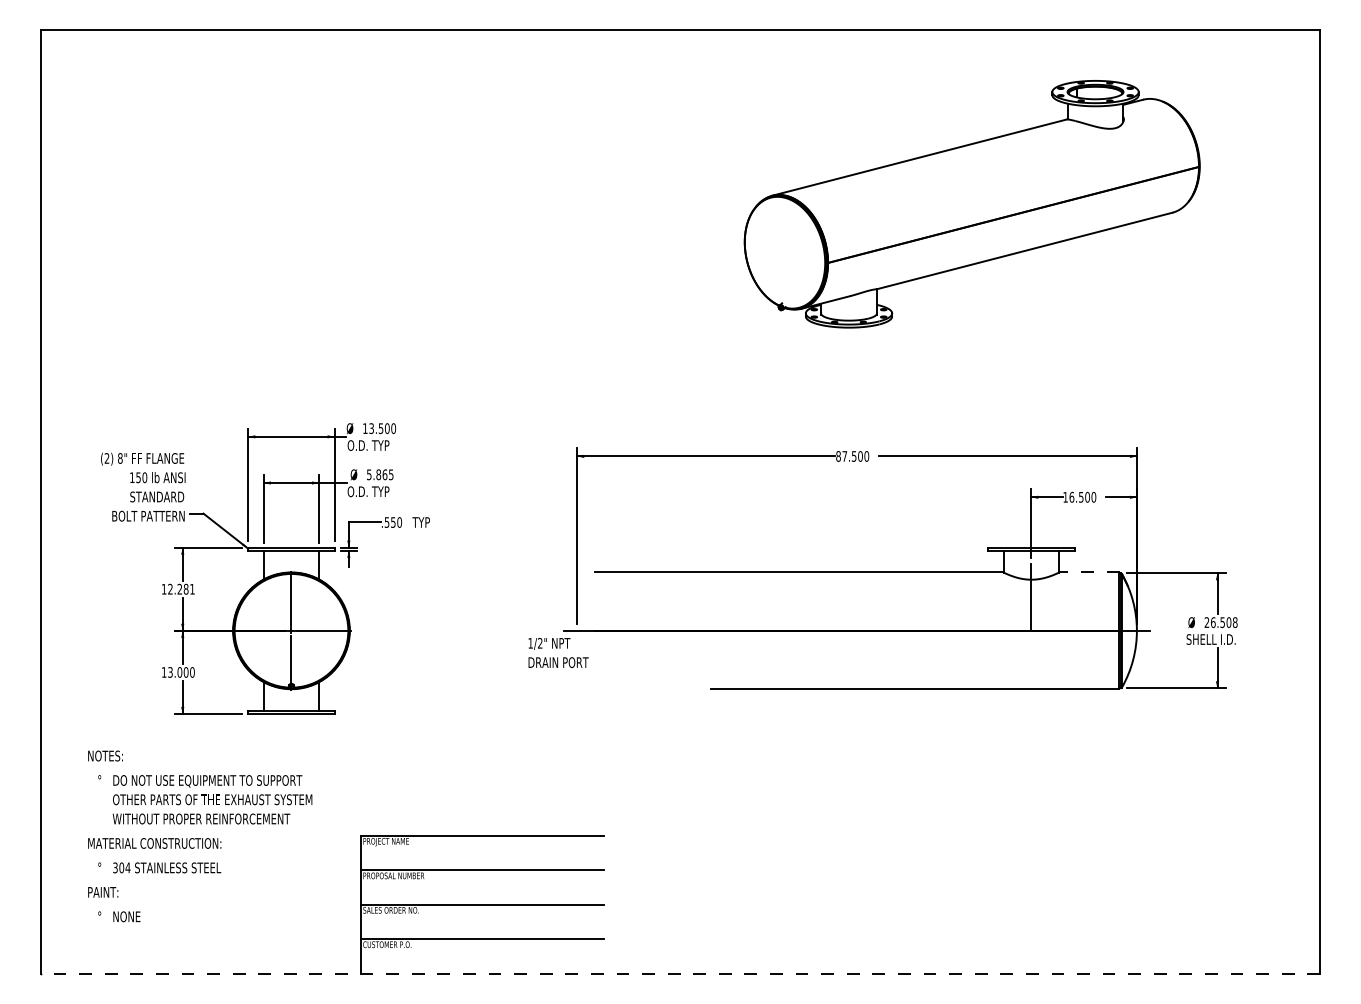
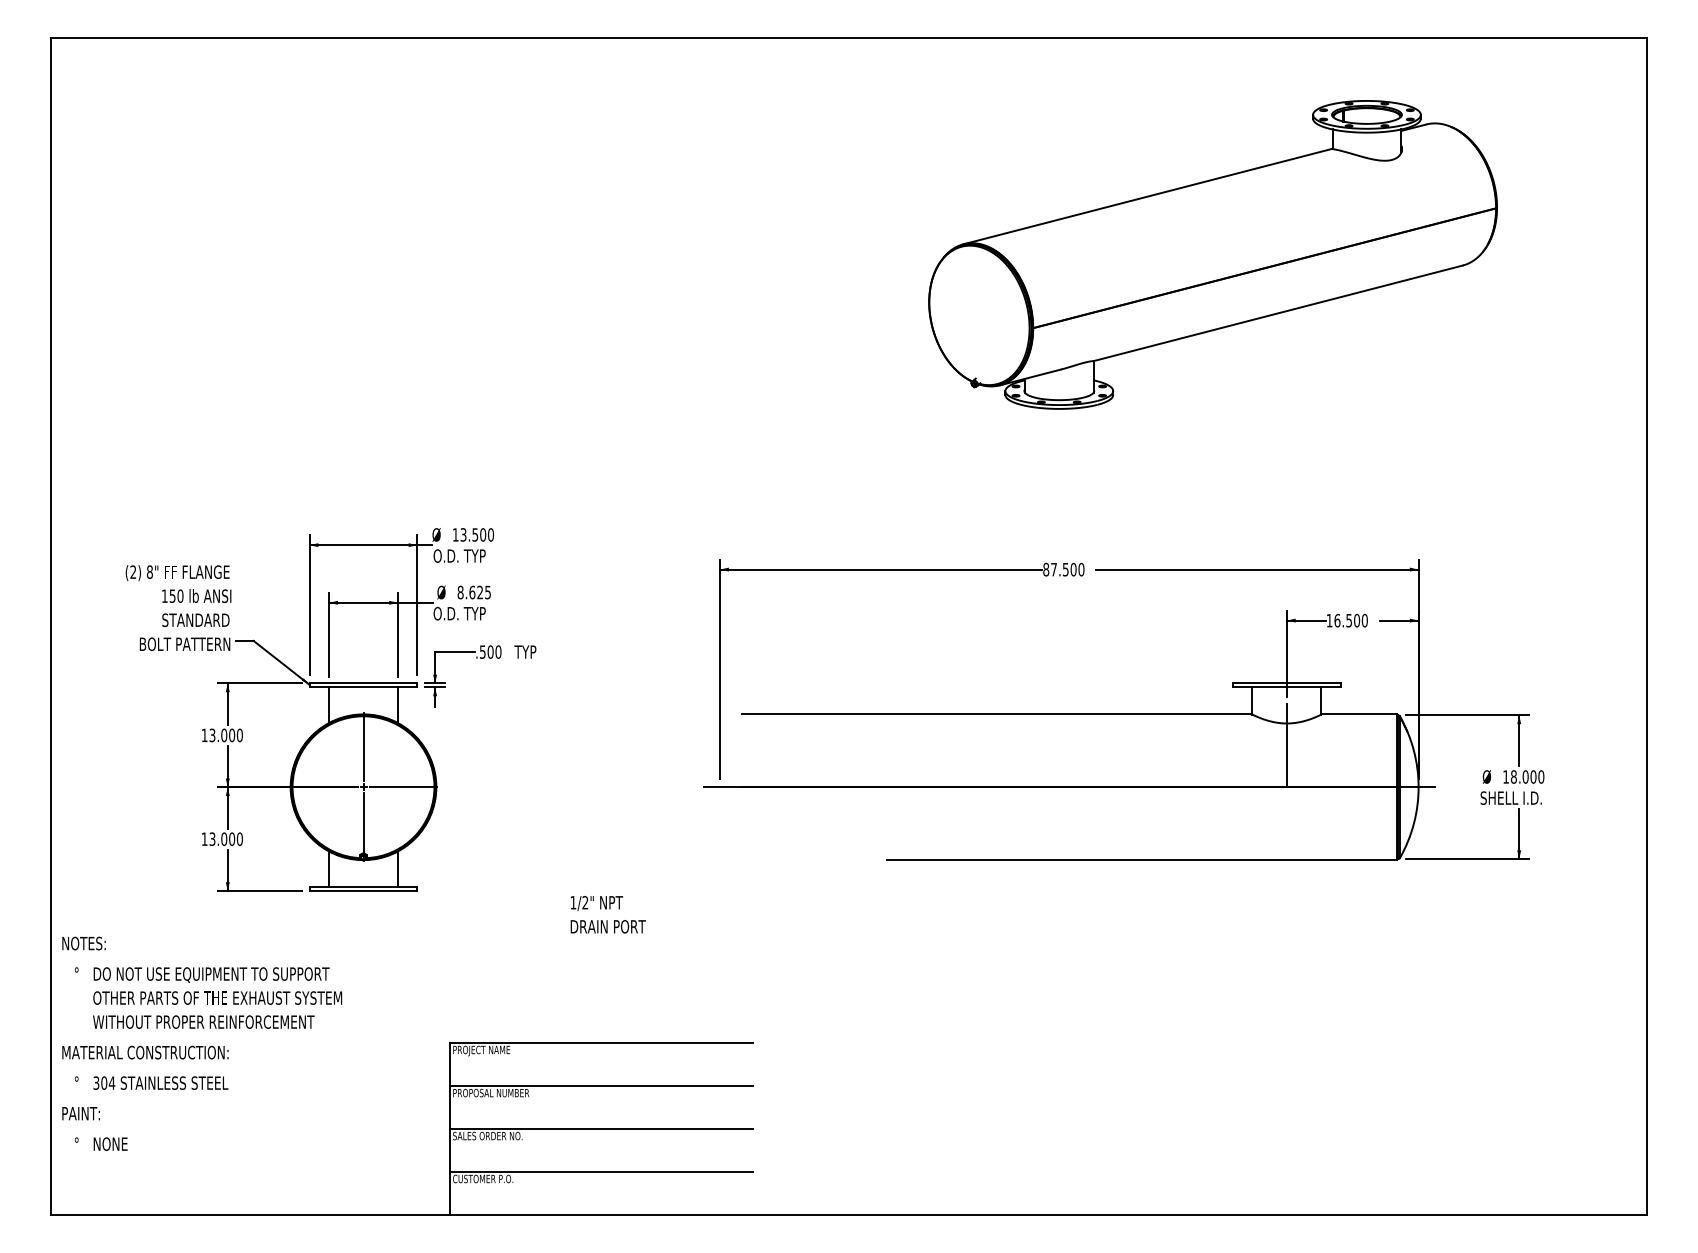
text: (377, 474) -> (470, 592), 5.865 -> 8.625
text: (393, 522) -> (490, 652), .550 -> .500
line: (1089, 572) -> (1359, 714), dashed -> solid
text: (181, 588) -> (226, 734), 12.281 -> 13.000
text: (1220, 622) -> (1522, 776), 26.508 -> 18.000
text: (558, 652) -> (608, 914), moved
text: (200, 836) -> (202, 1043), moved
line: (680, 973) -> (849, 1214), dashed -> solid

